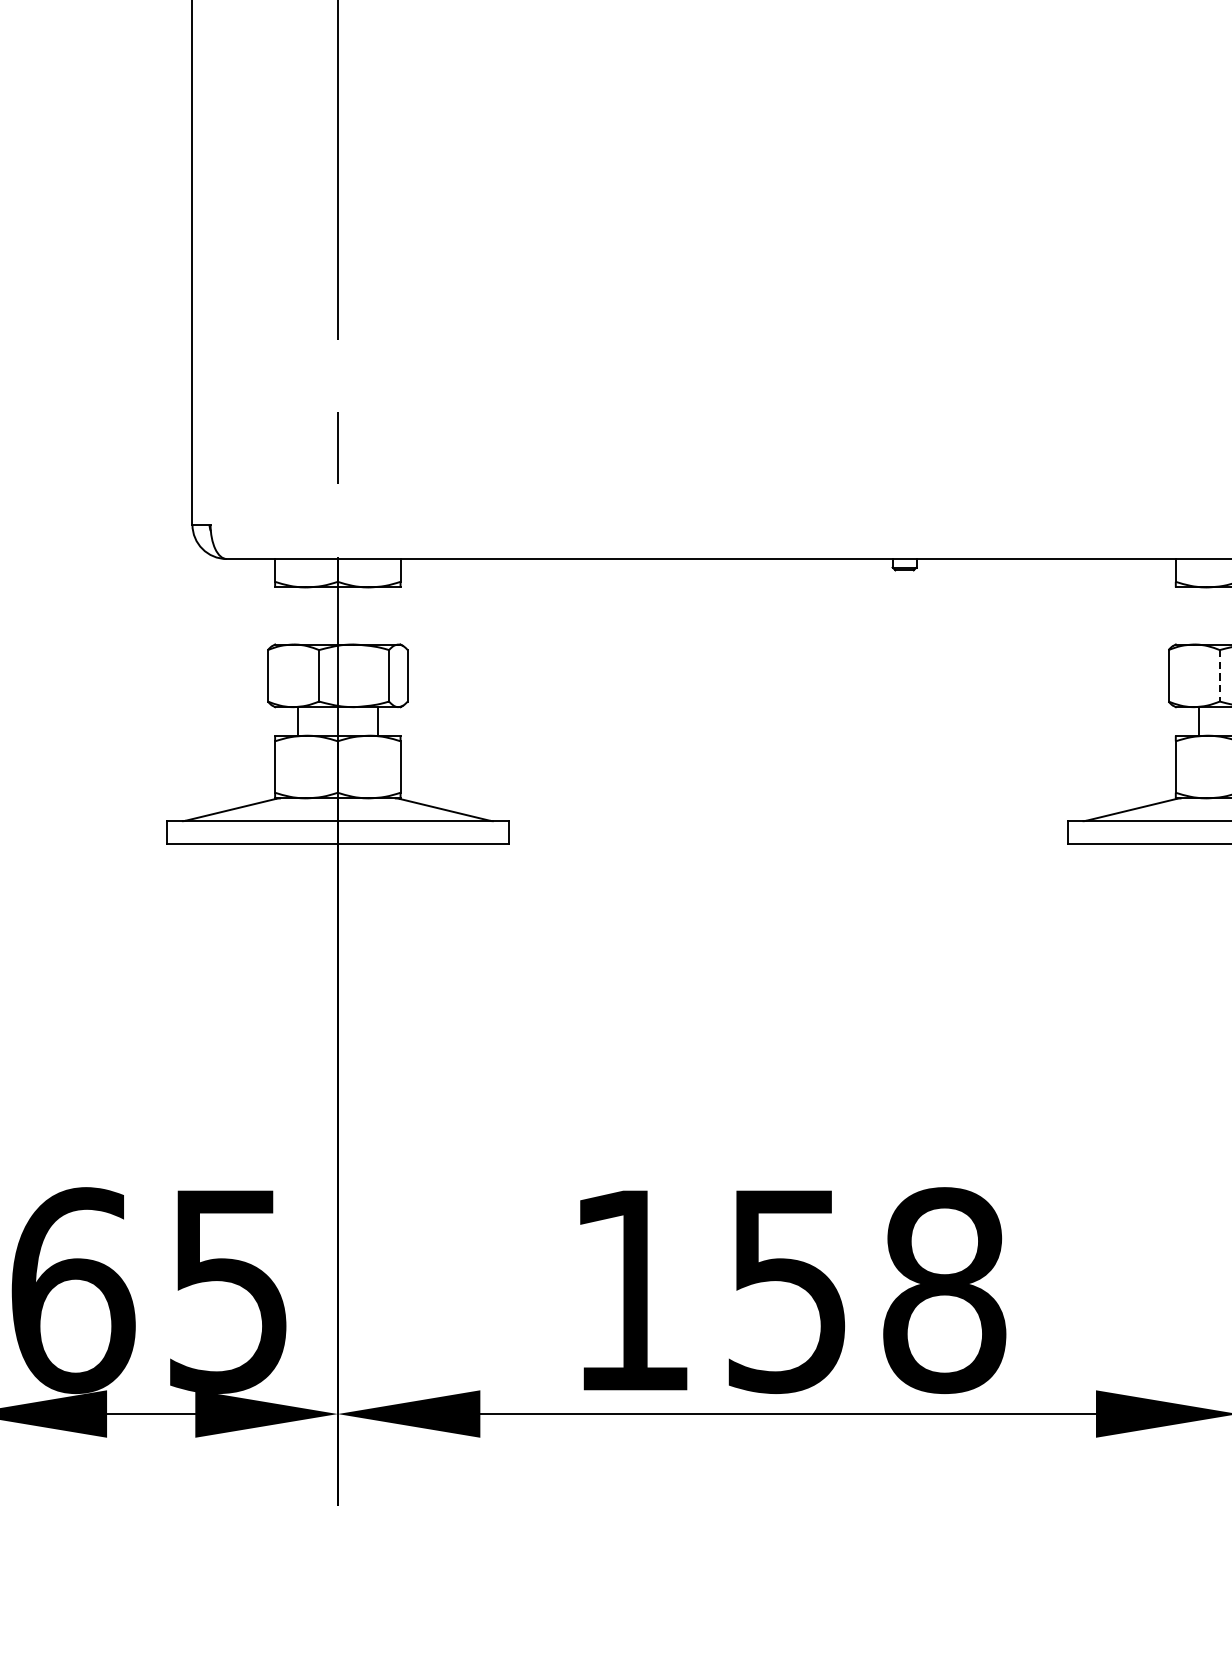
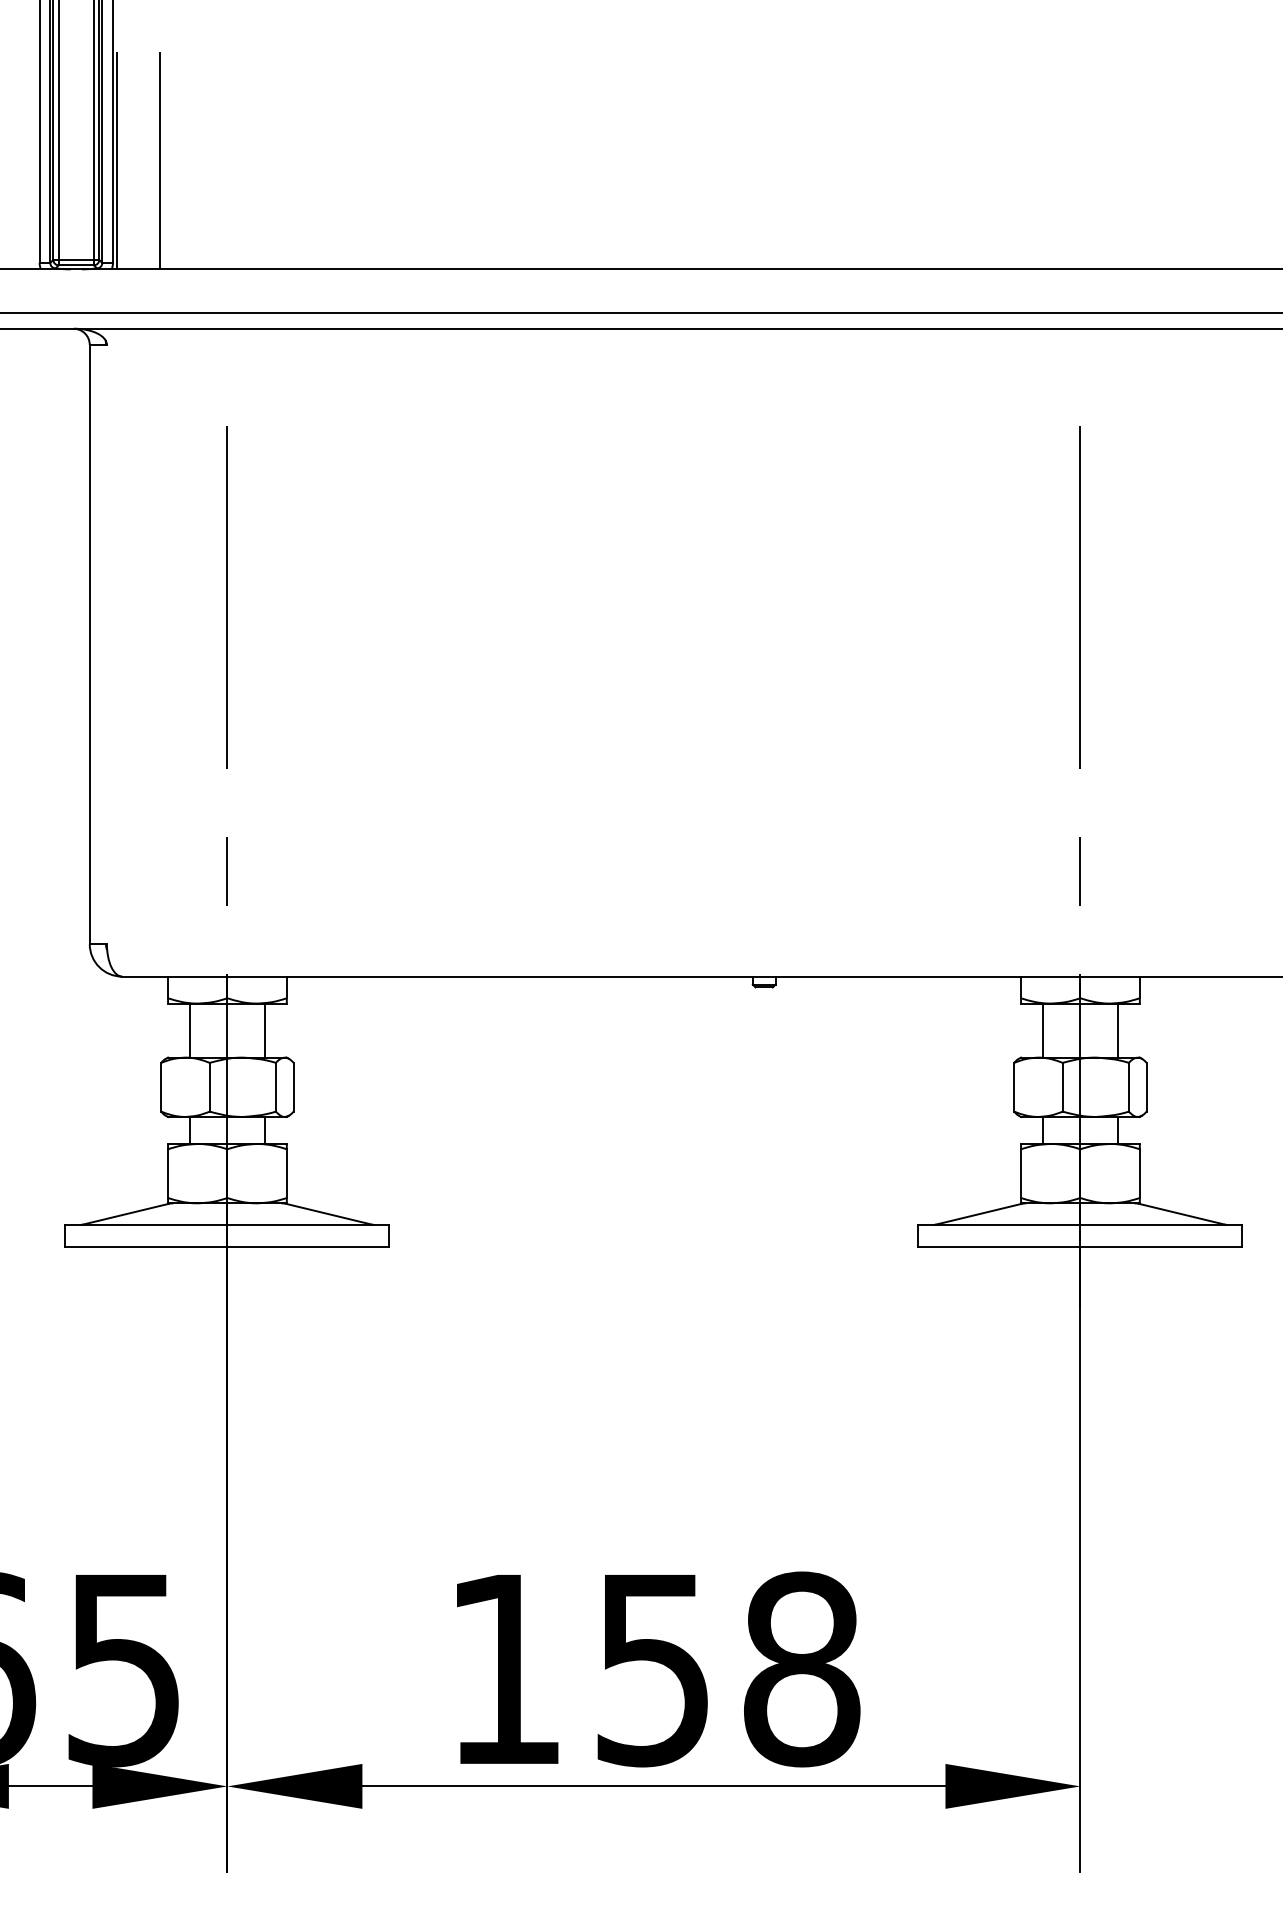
line: (297, 615) -> (189, 1030), added
line: (378, 615) -> (265, 1030), added
line: (1198, 615) -> (1042, 1030), added
line: (1219, 676) -> (1062, 1087), dashed -> solid

